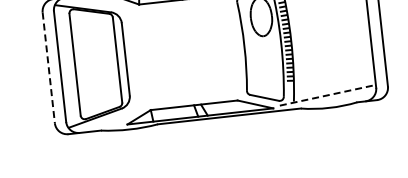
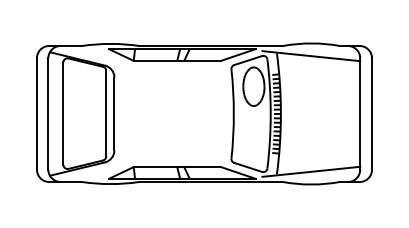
line: (48, 68) -> (36, 114), dashed -> solid
line: (327, 94) -> (311, 171), dashed -> solid

